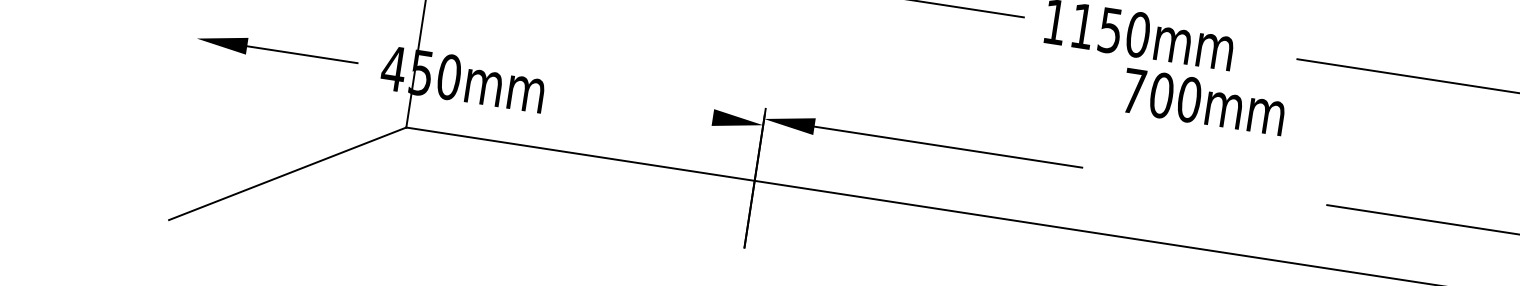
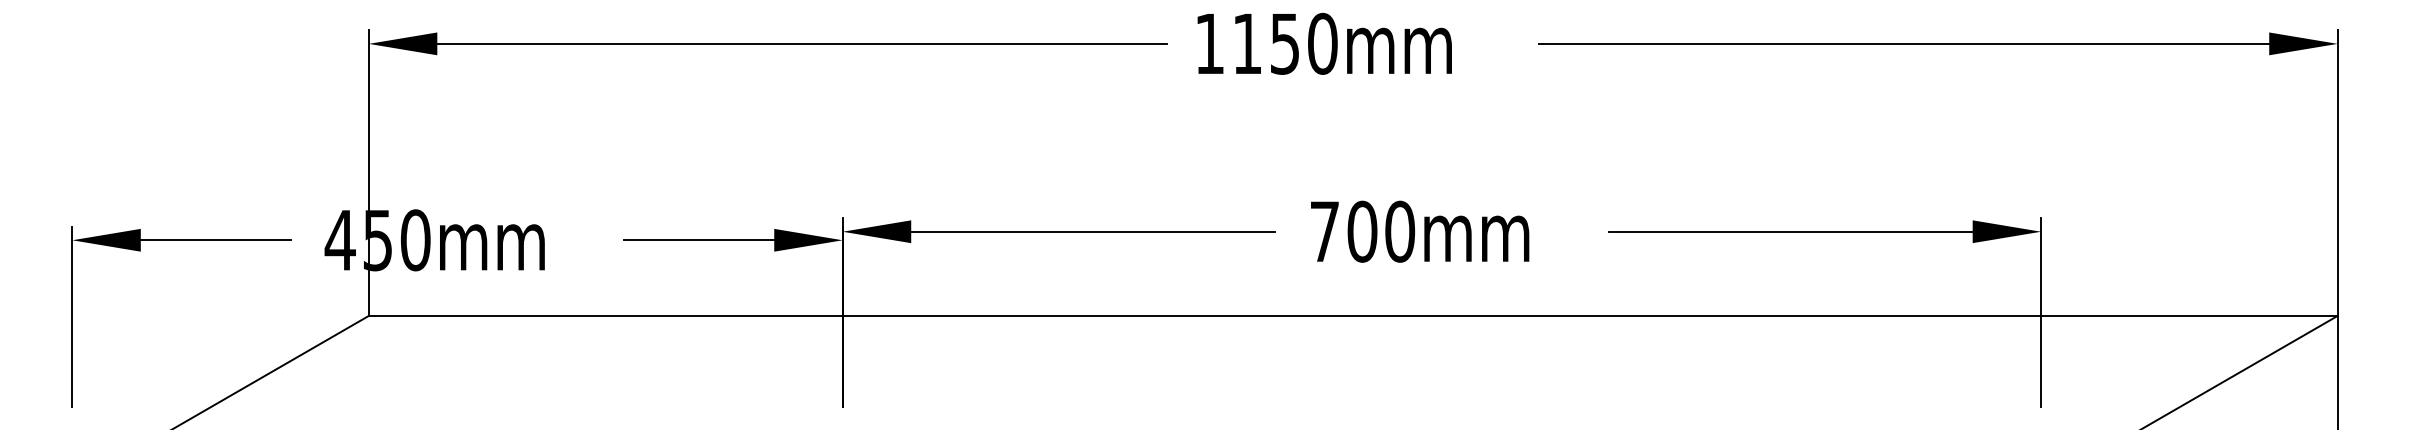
line: (188, 94) -> (72, 316), added
text: (1204, 101) -> (1420, 231), moved
line: (657, 109) -> (699, 240), added

